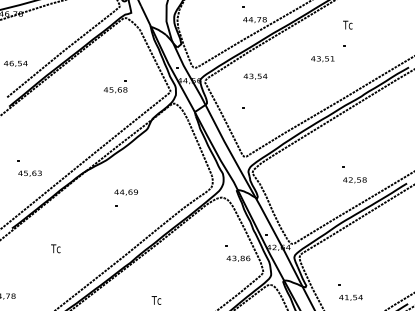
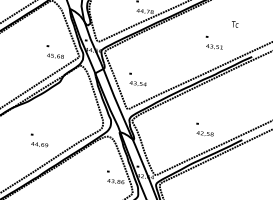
text: (347, 24) -> (234, 24), moved
text: (322, 59) -> (214, 47), moved
text: (255, 76) -> (138, 83), moved
text: (115, 90) -> (55, 56), moved
text: (125, 192) -> (39, 144), moved

